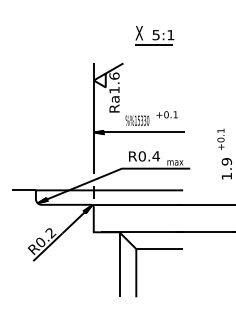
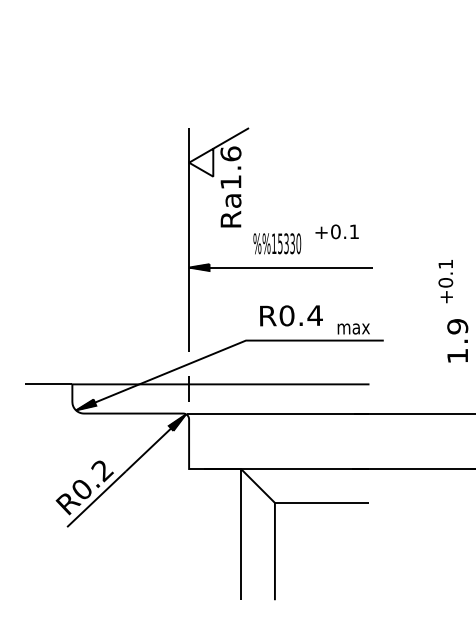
part: (154, 35) -> (311, 71), removed

